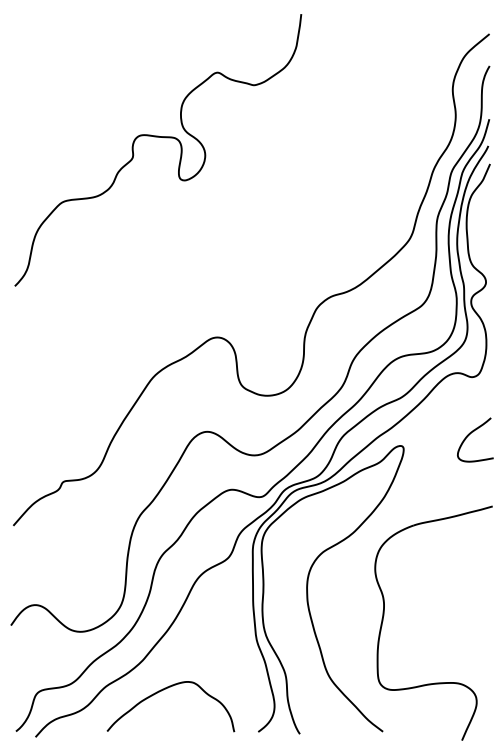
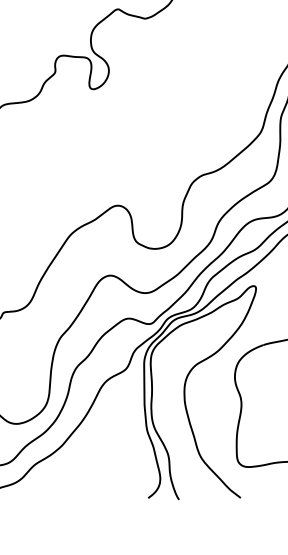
curve: (166, 689) -> (80, 466), removed

